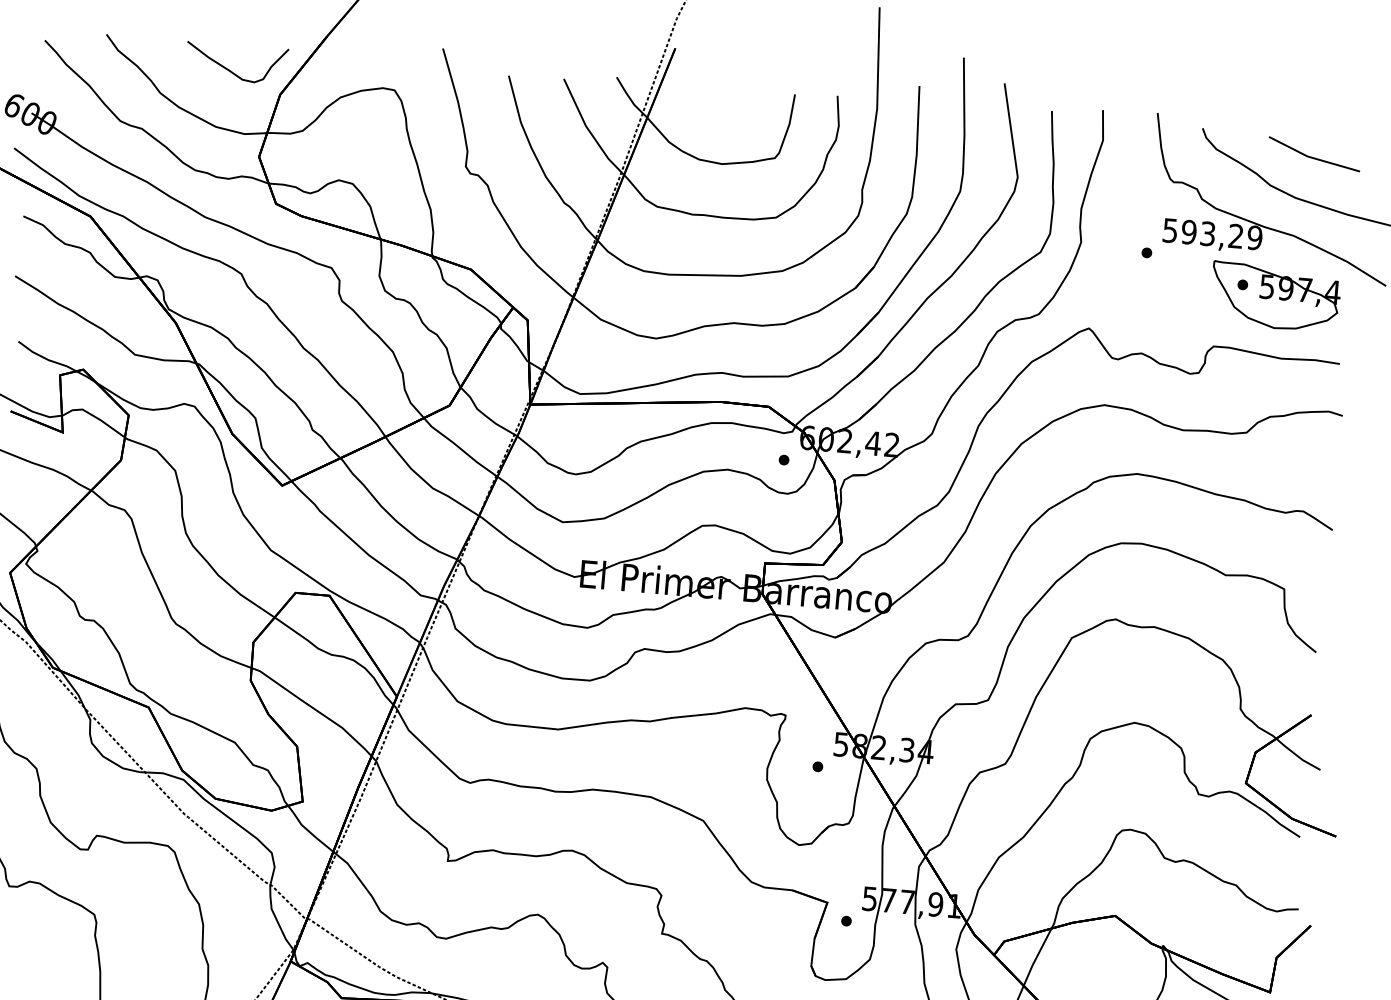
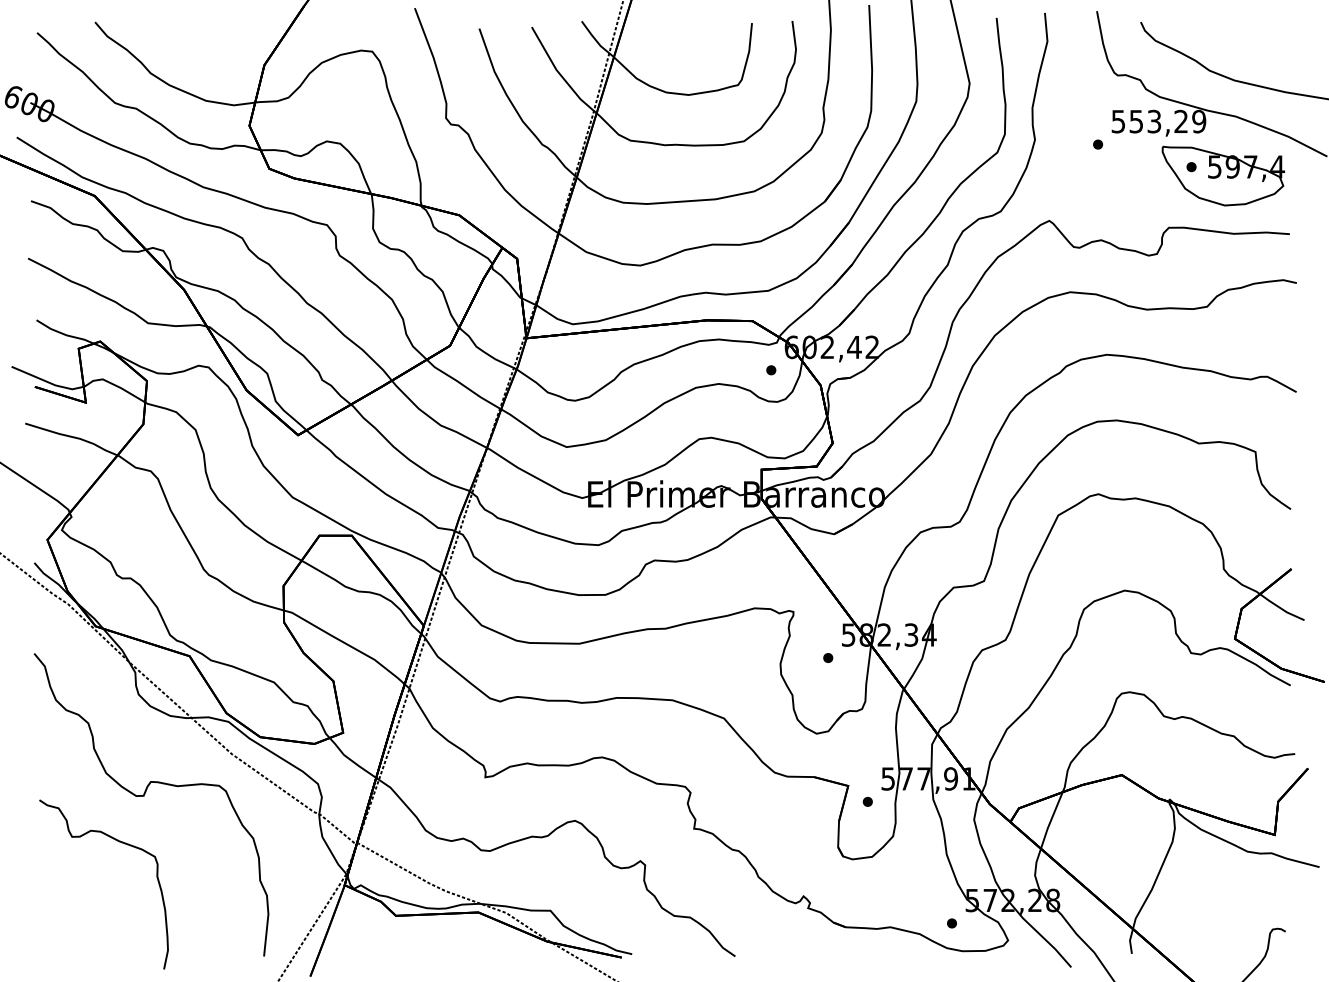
curve: (231, 70) -> (216, 46), removed
line: (1313, 157) -> (1248, 40), removed
text: (1189, 232) -> (1136, 121), 593,29 -> 553,29

